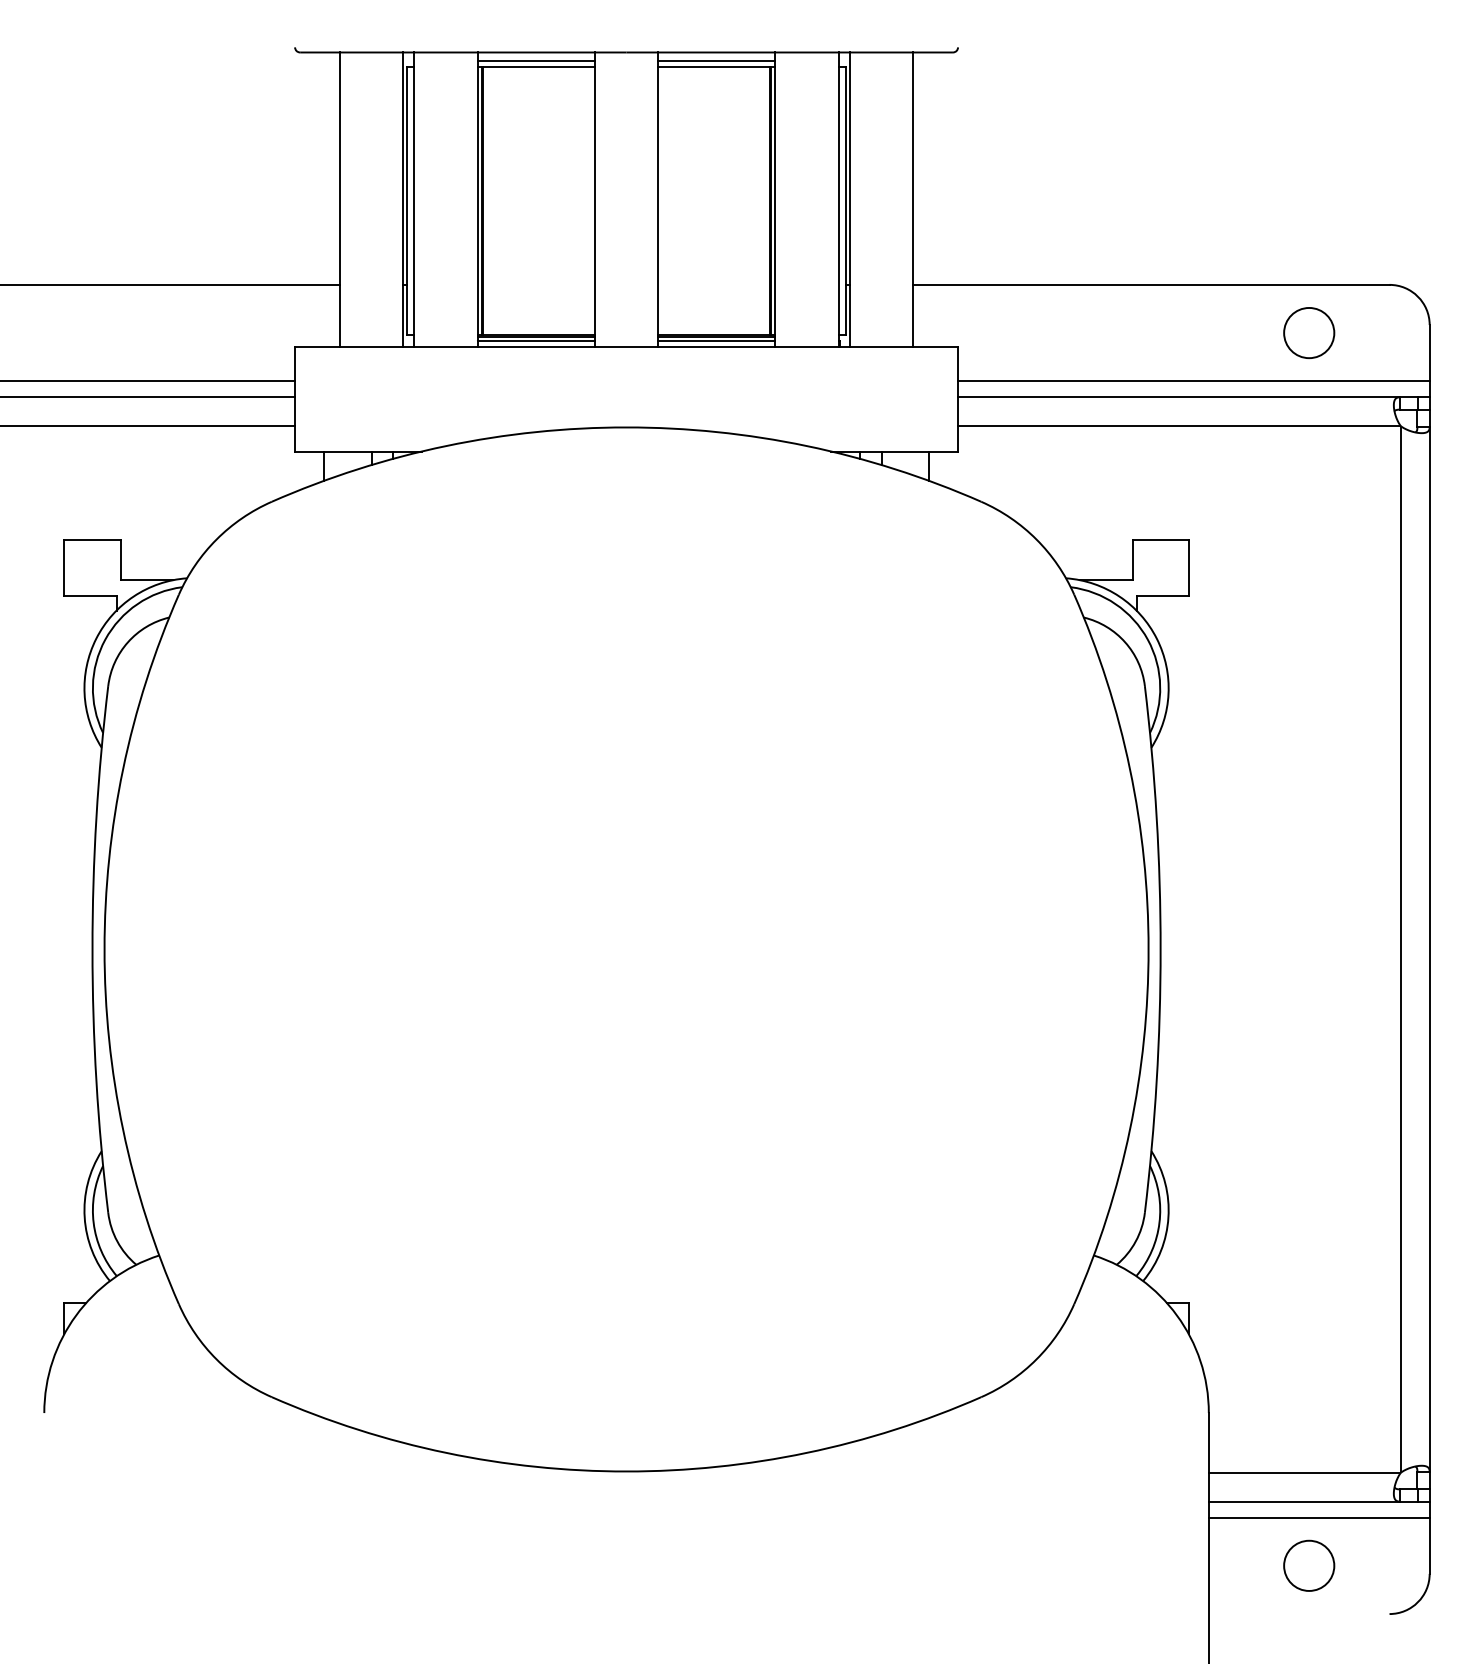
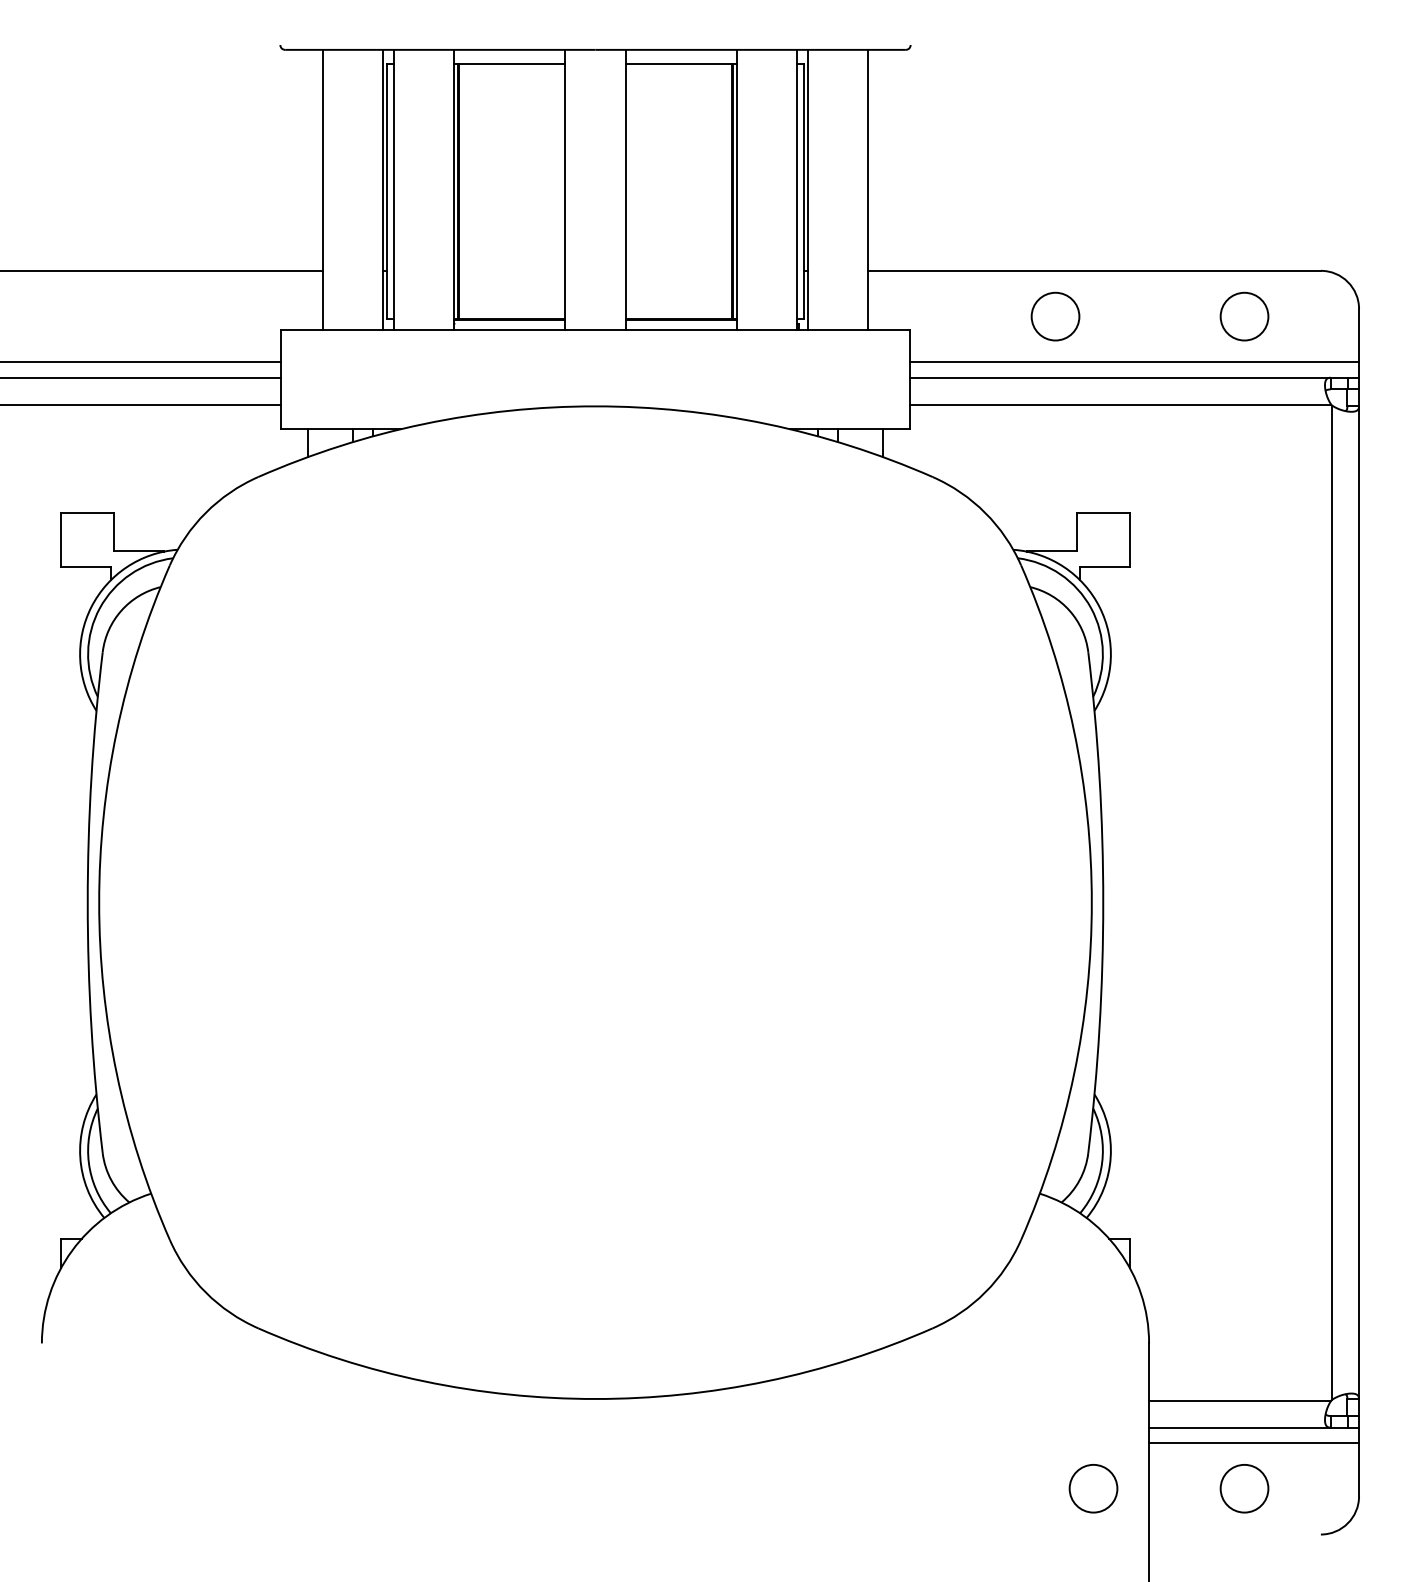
line: (536, 60) -> (509, 57), removed
line: (715, 60) -> (680, 57), removed
circle: (1110, 332) -> (1055, 316), added
line: (536, 340) -> (509, 323), removed
line: (715, 340) -> (680, 323), removed
circle: (1150, 1565) -> (1093, 1488), added

